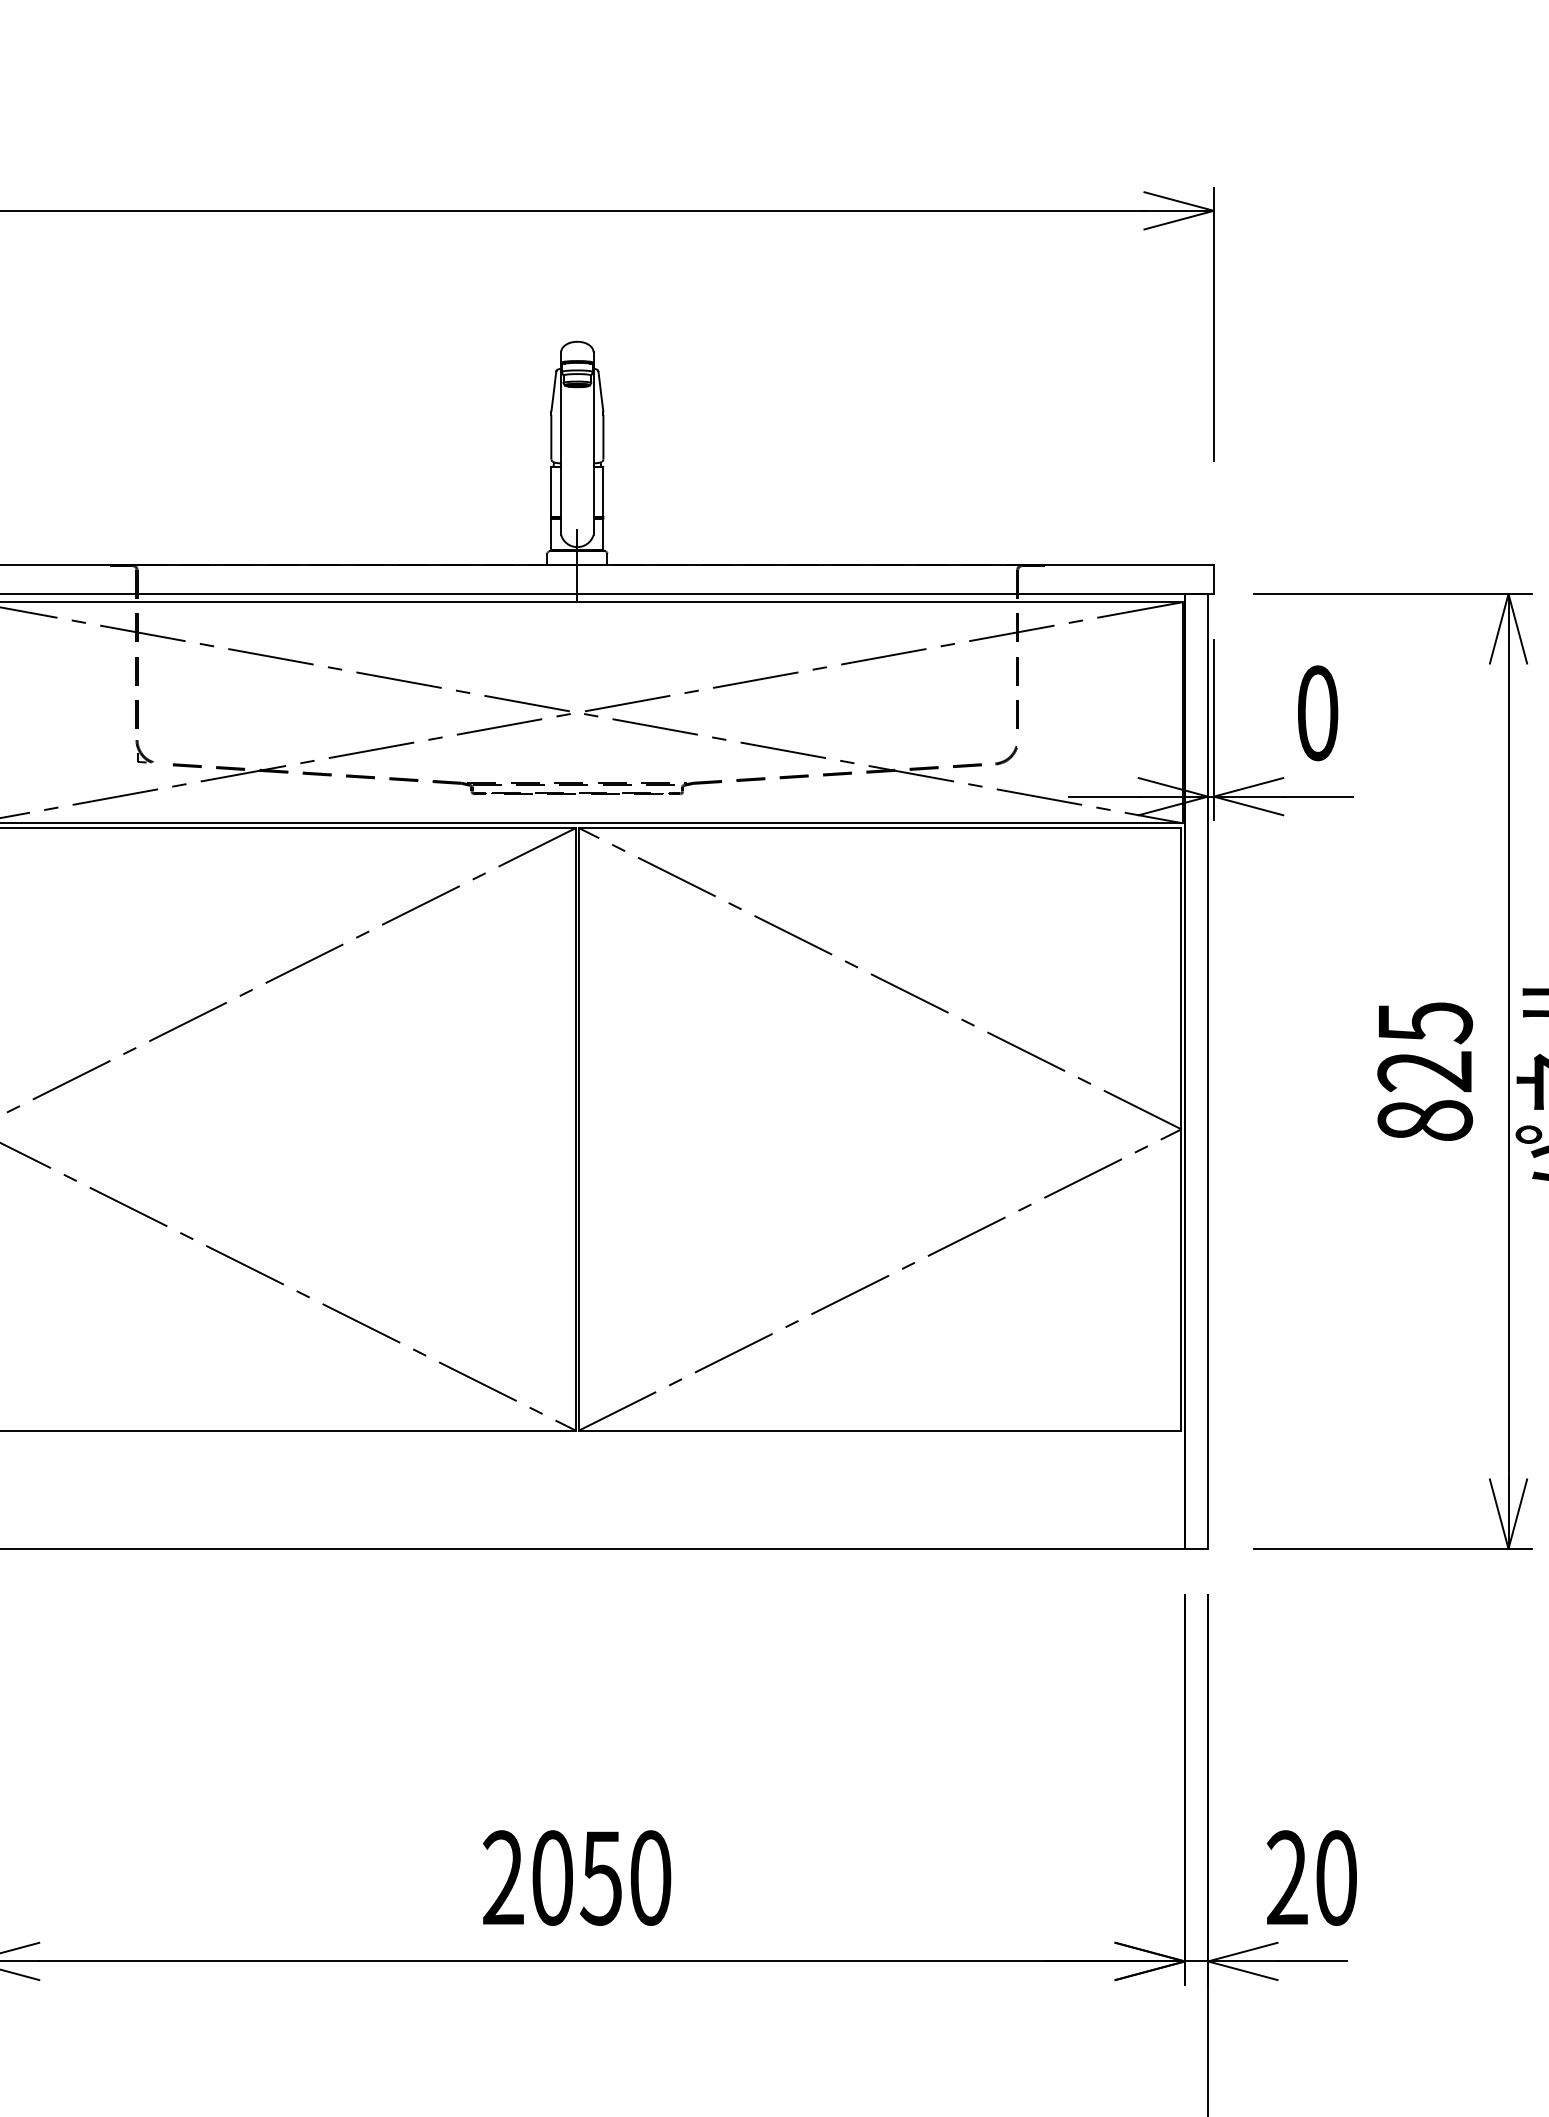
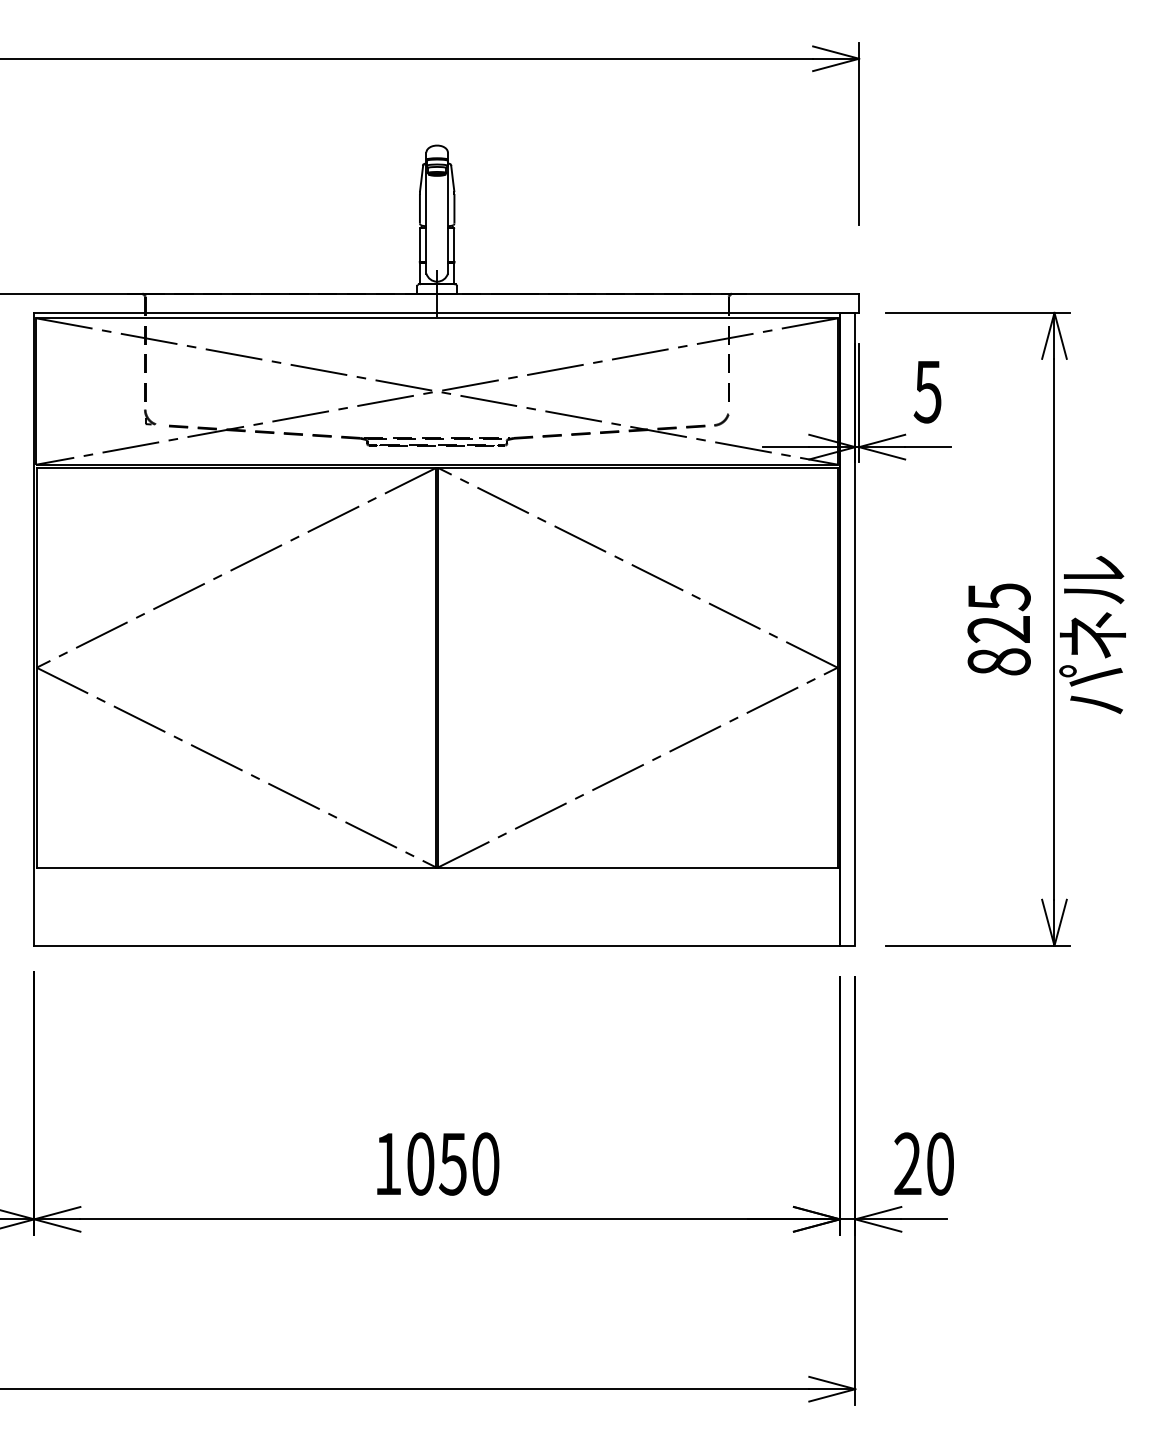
text: (1316, 712) -> (927, 391), 0 -> 5
text: (502, 1877) -> (387, 1163), 2050 -> 1050

